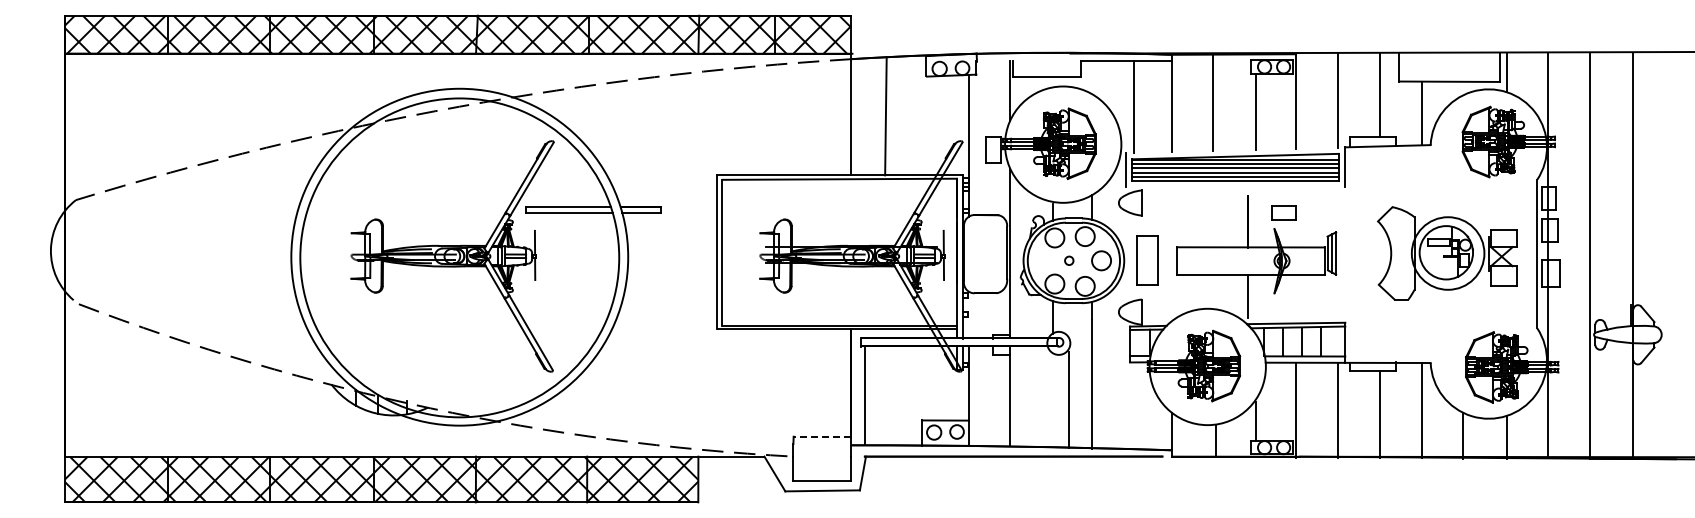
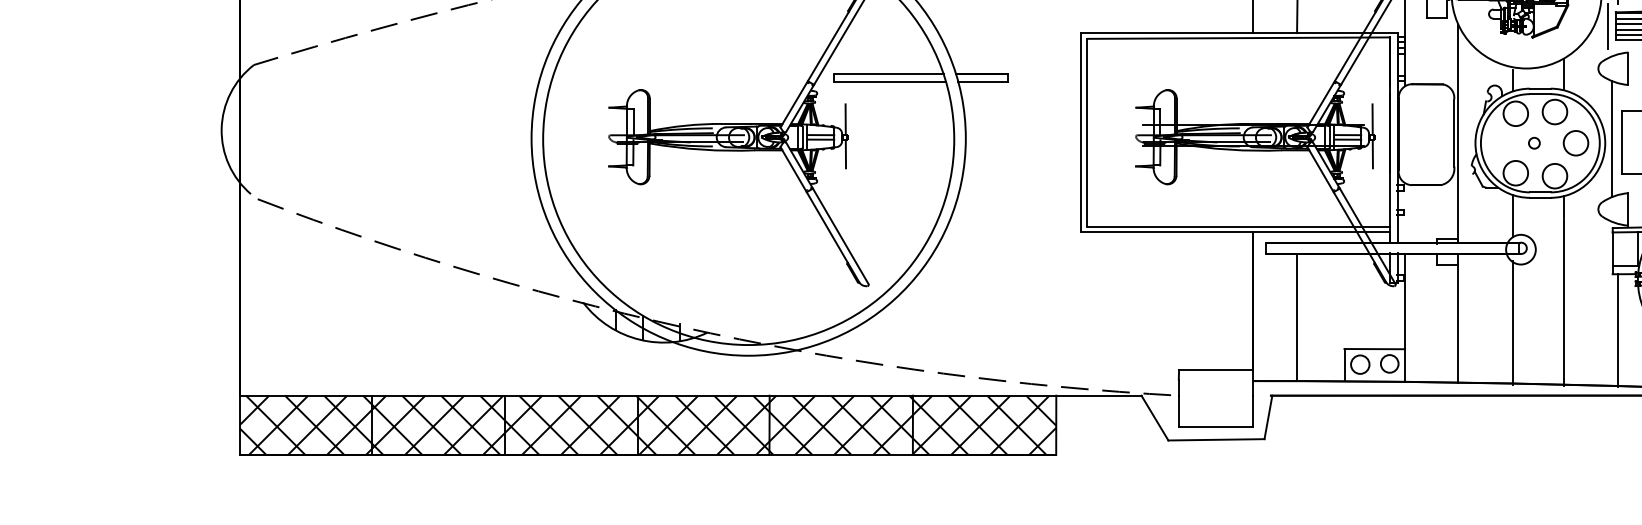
line: (1129, 257) -> (1612, 138), added
line: (865, 395) -> (1297, 316), moved
line: (1068, 400) -> (1512, 323), moved
line: (1134, 405) -> (1618, 329), added
line: (822, 436) -> (1216, 369), dashed -> solid

